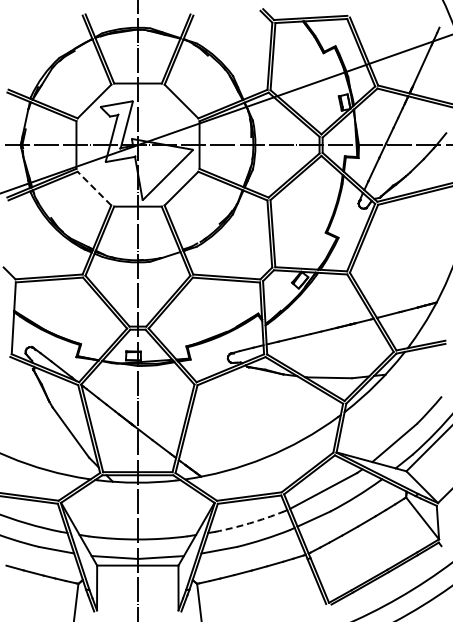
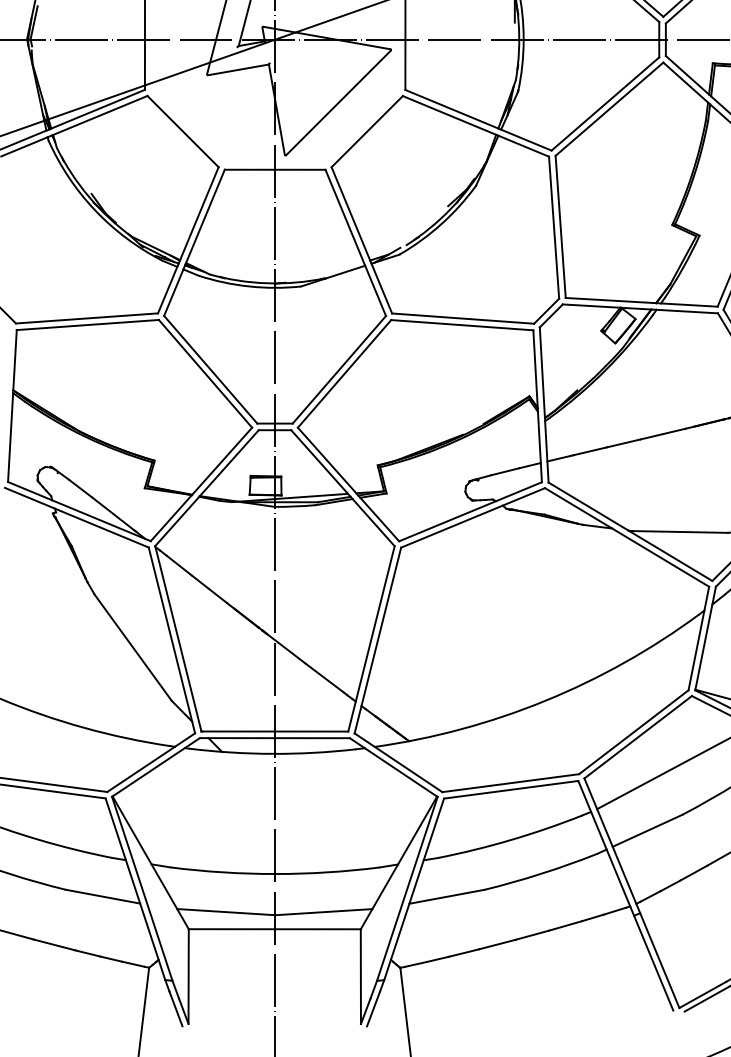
line: (94, 188) -> (183, 131), dashed -> solid
arc: (249, 523) -> (511, 840), dashed -> solid

